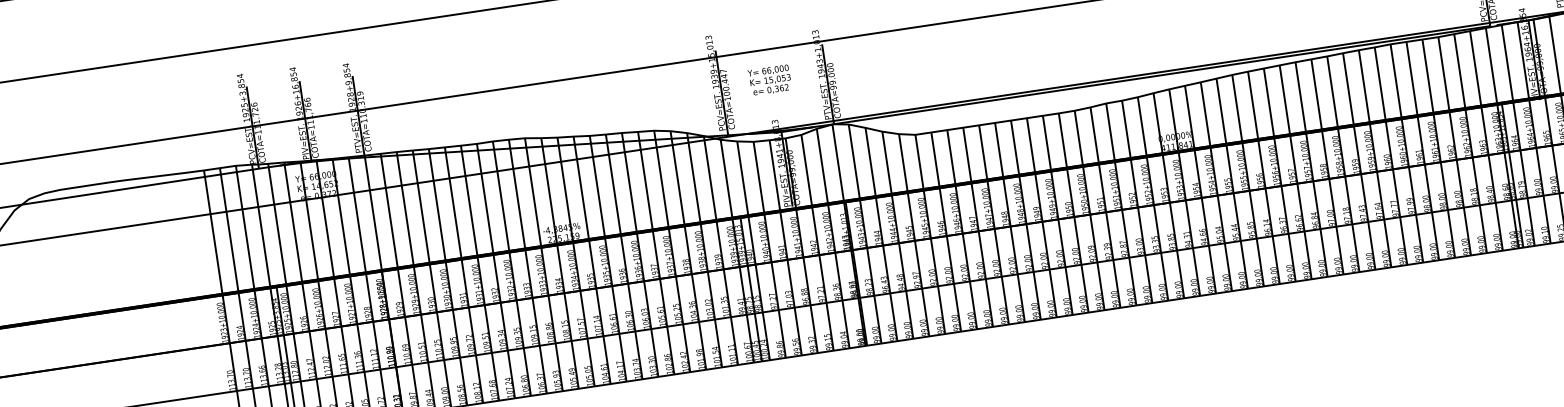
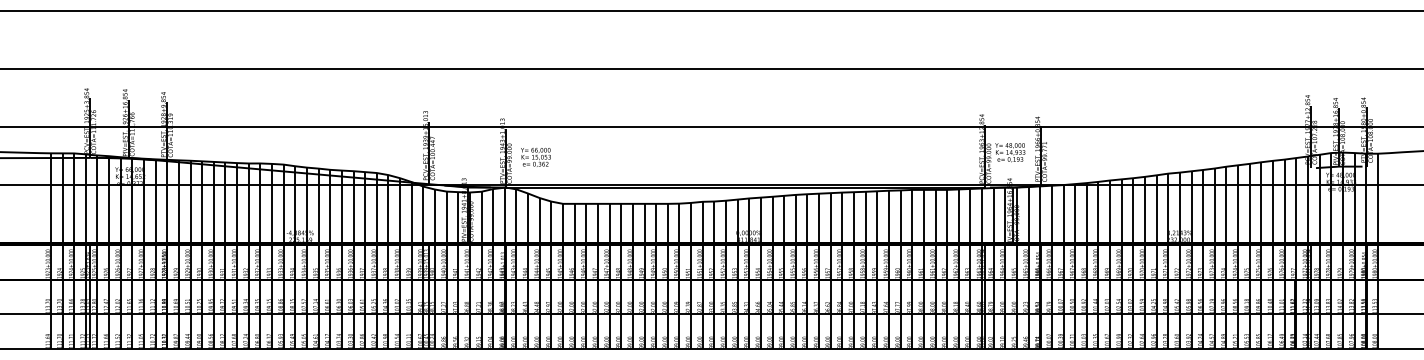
text: (769, 80) -> (535, 157), moved

